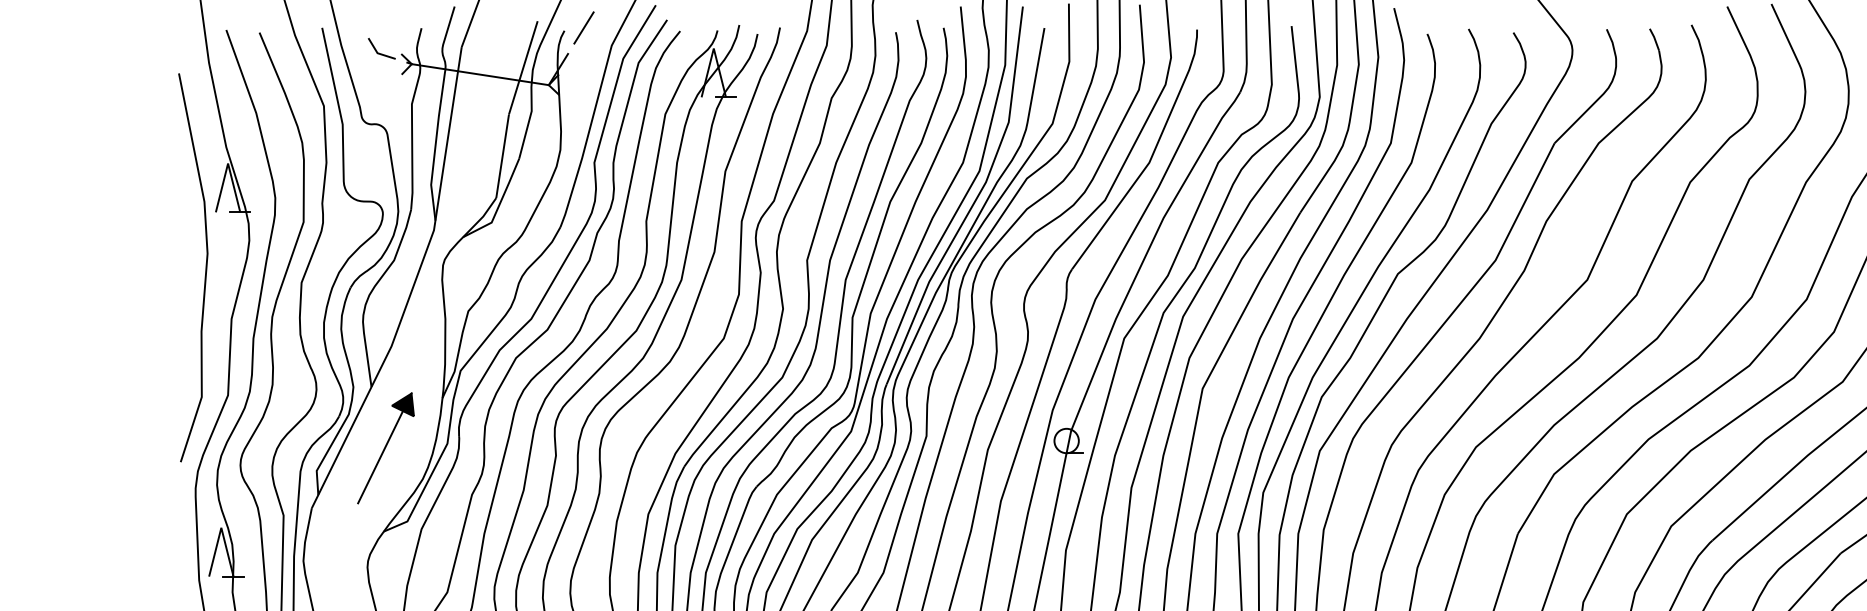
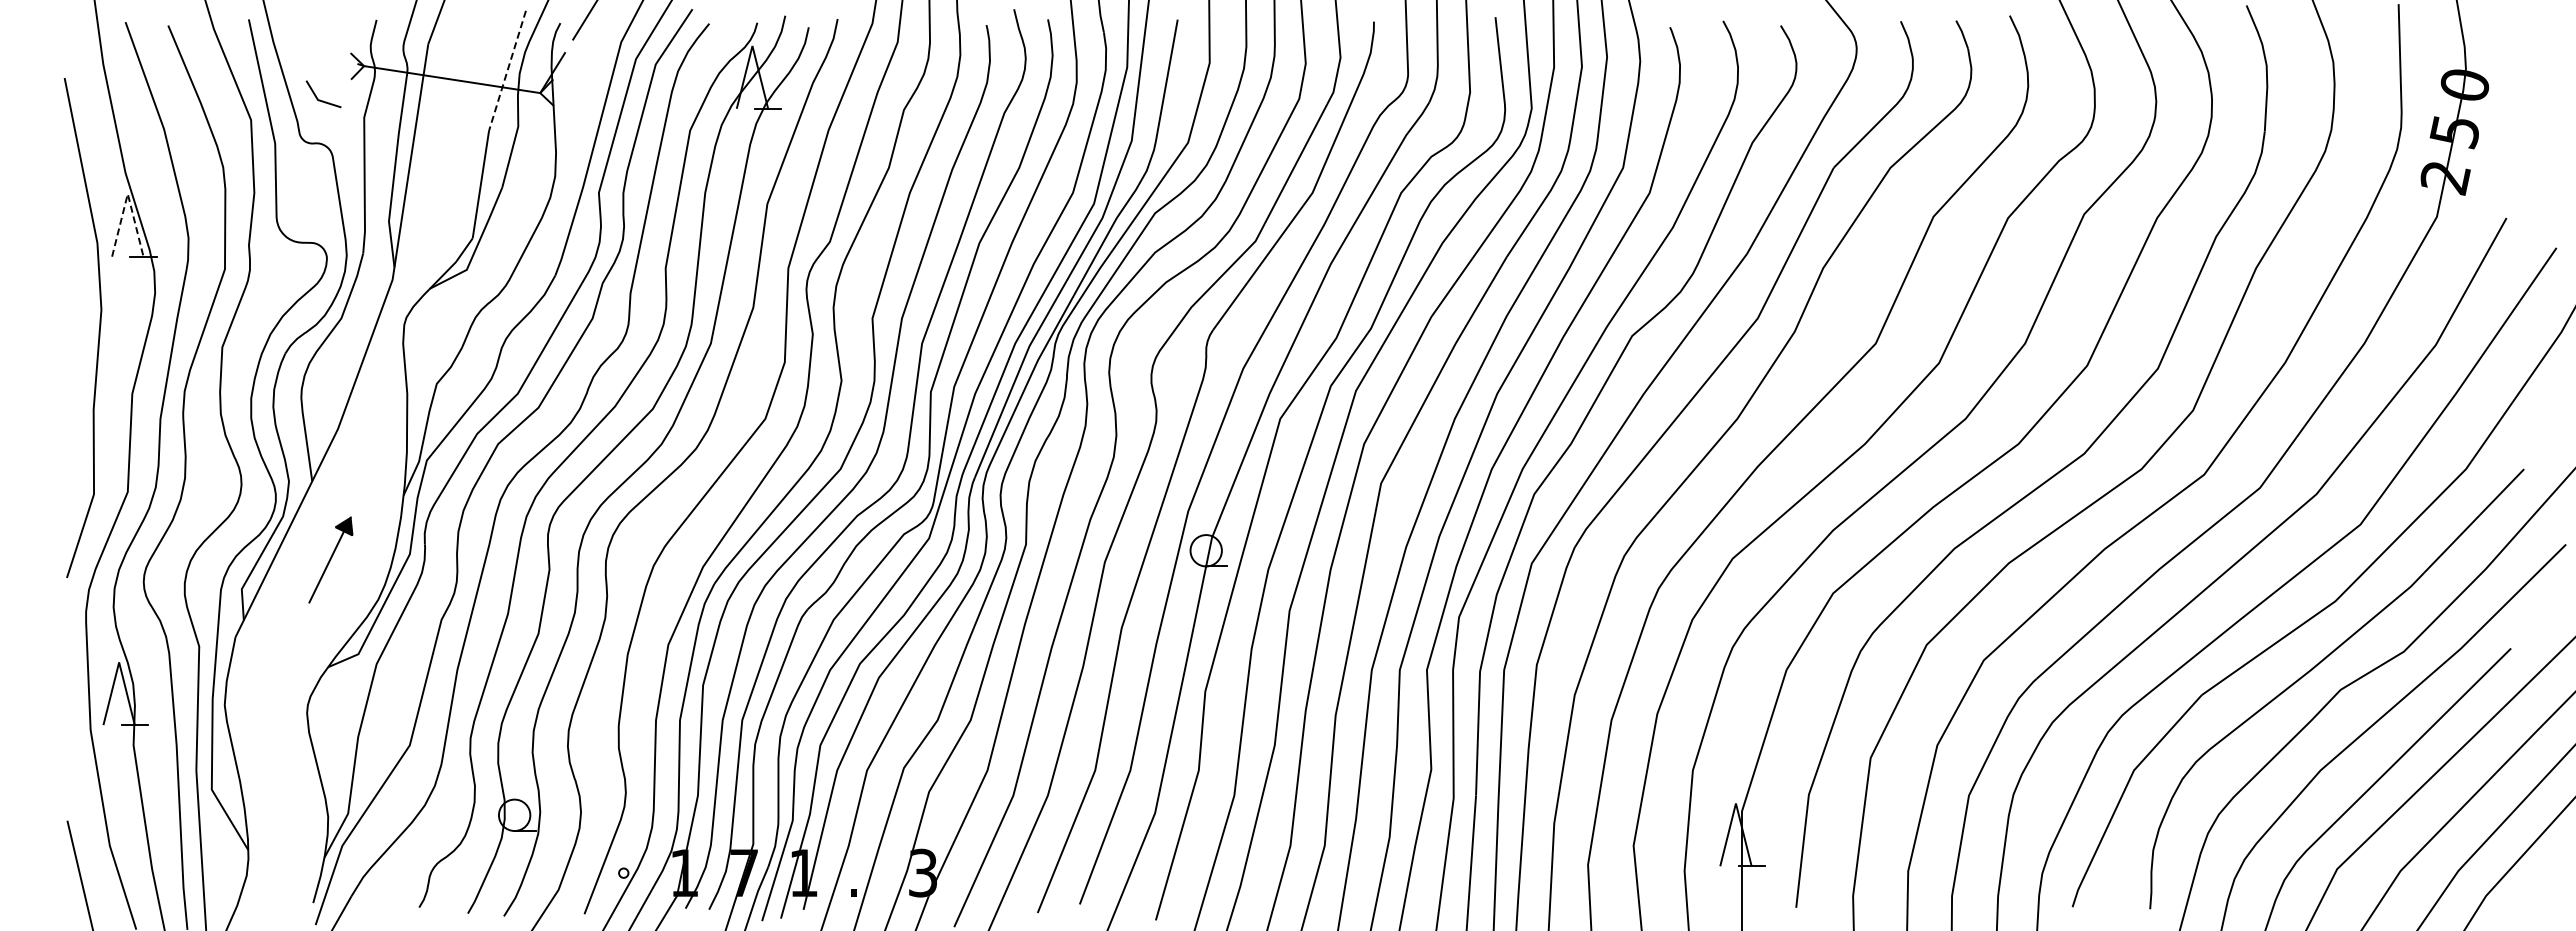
line: (379, 52) -> (320, 99), moved
line: (523, 67) -> (507, 70), solid -> dashed
line: (227, 163) -> (127, 193), solid -> dashed
part: (385, 447) -> (330, 559), size x0.6

